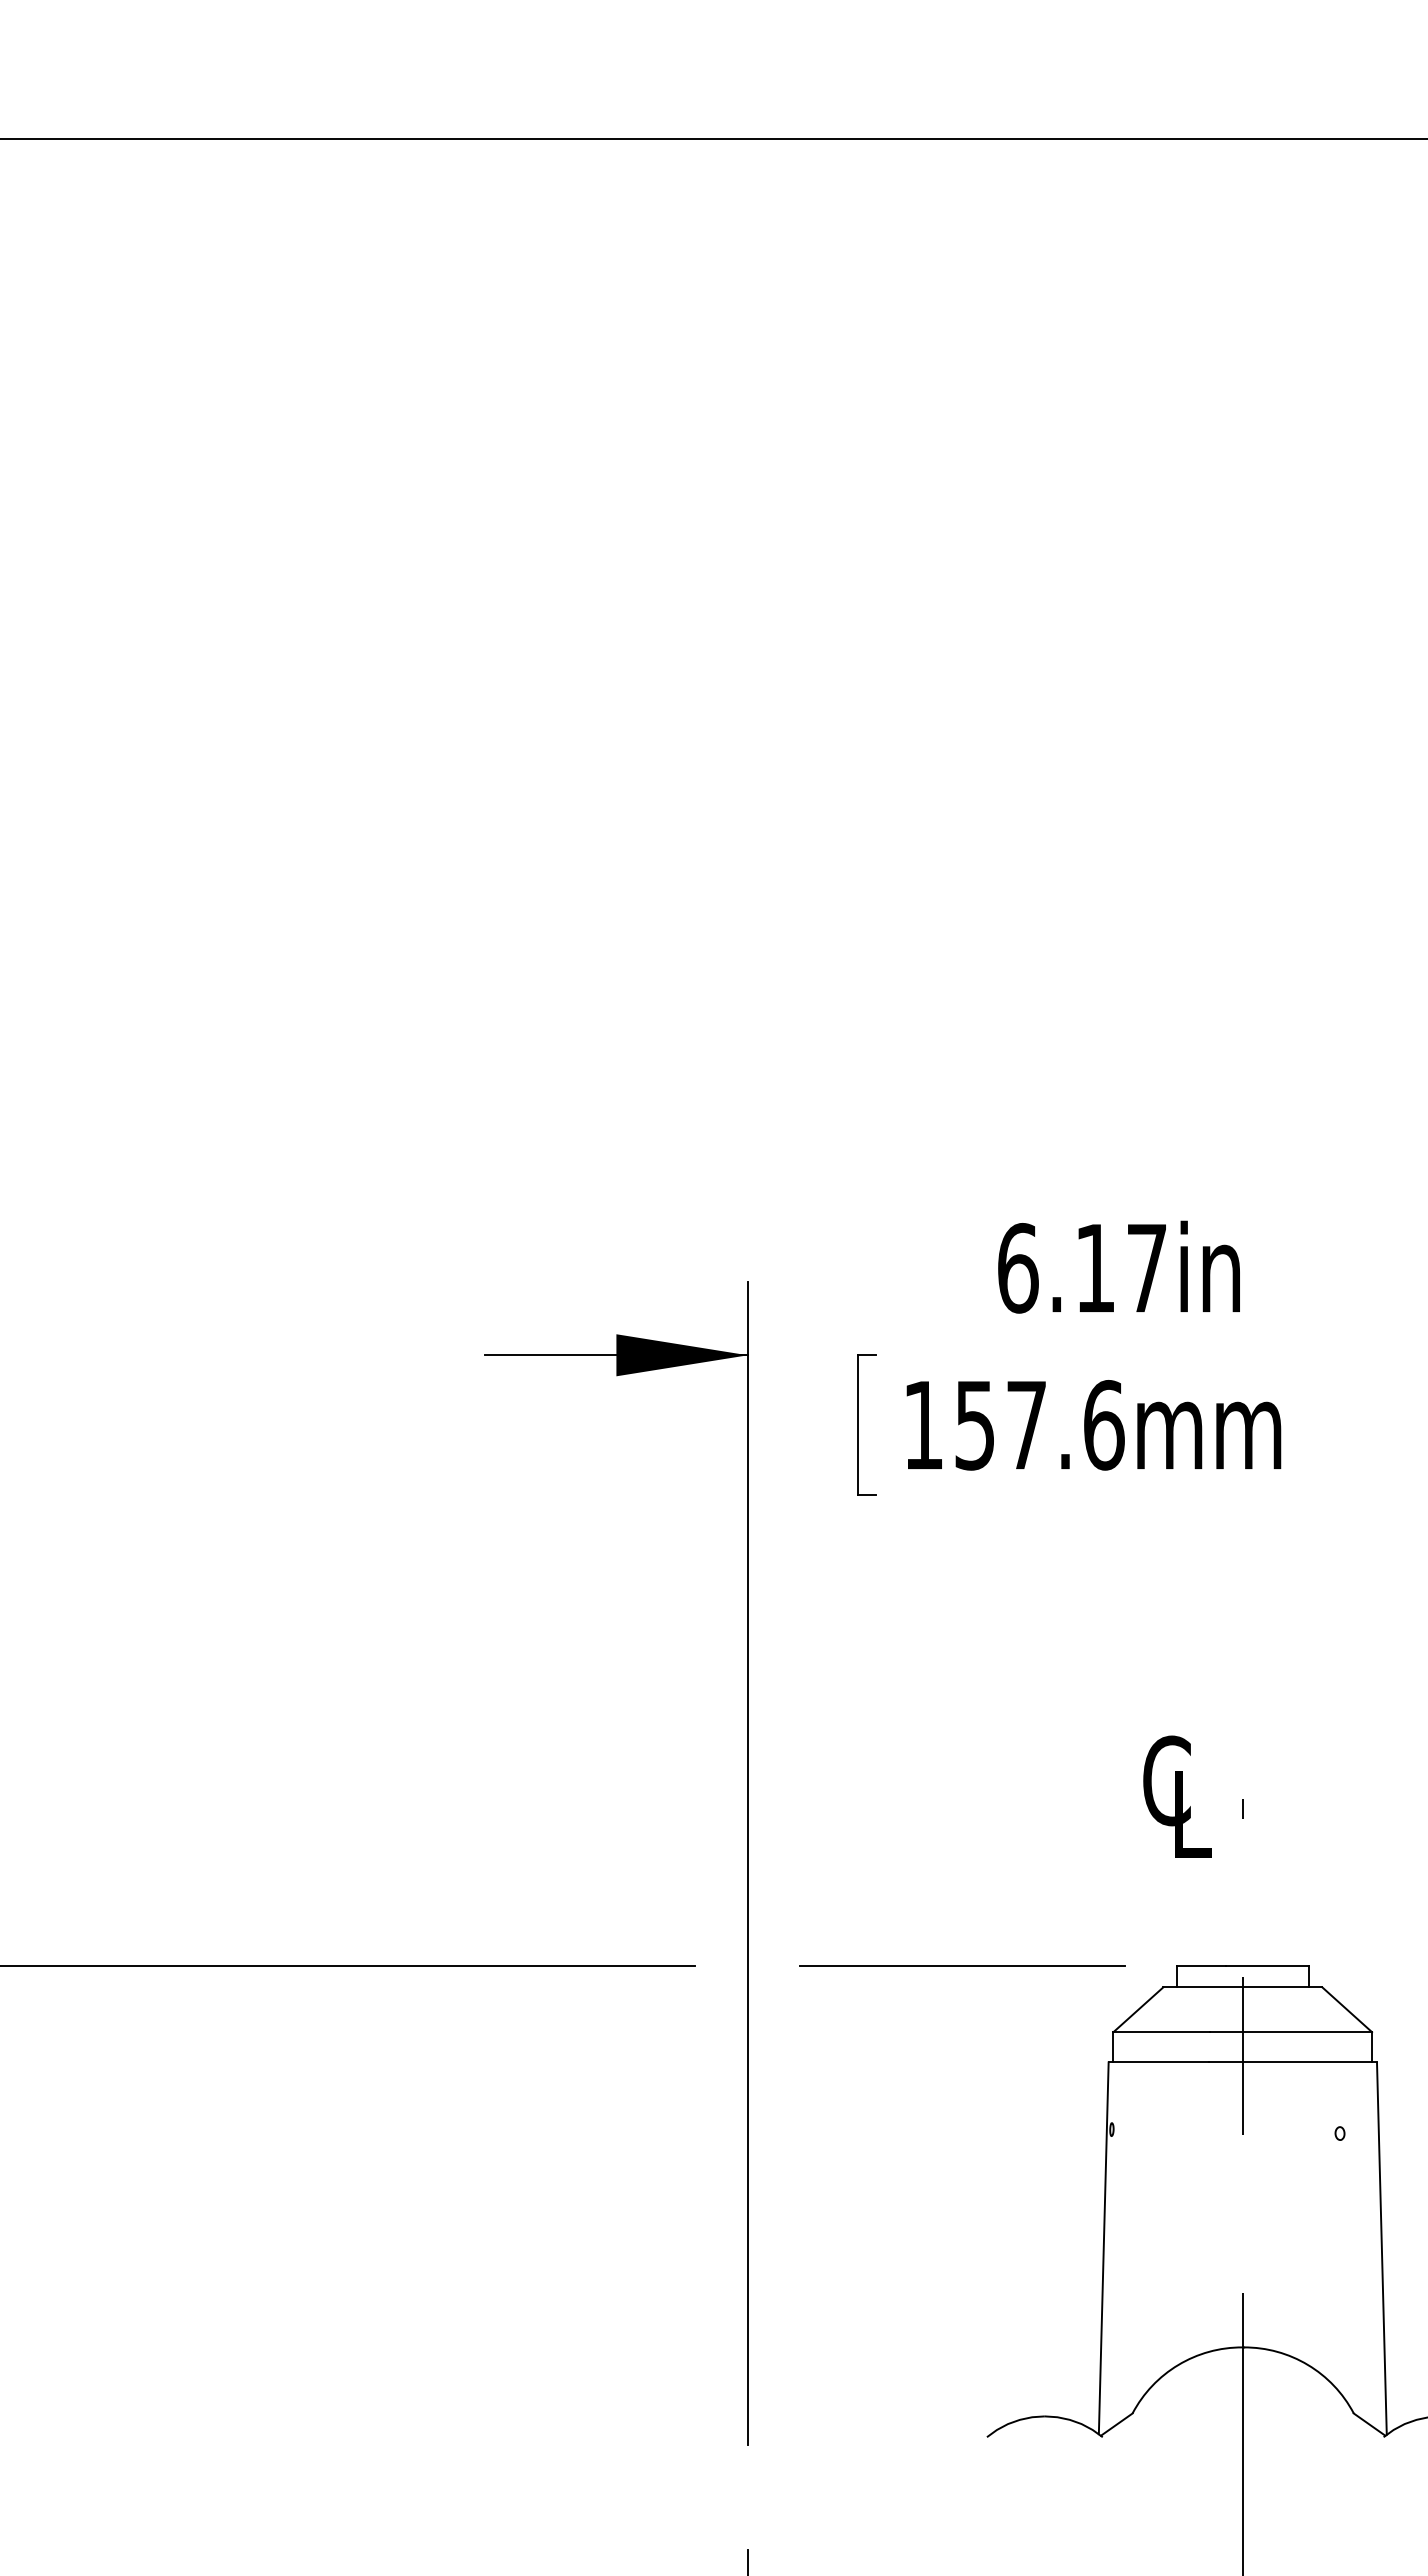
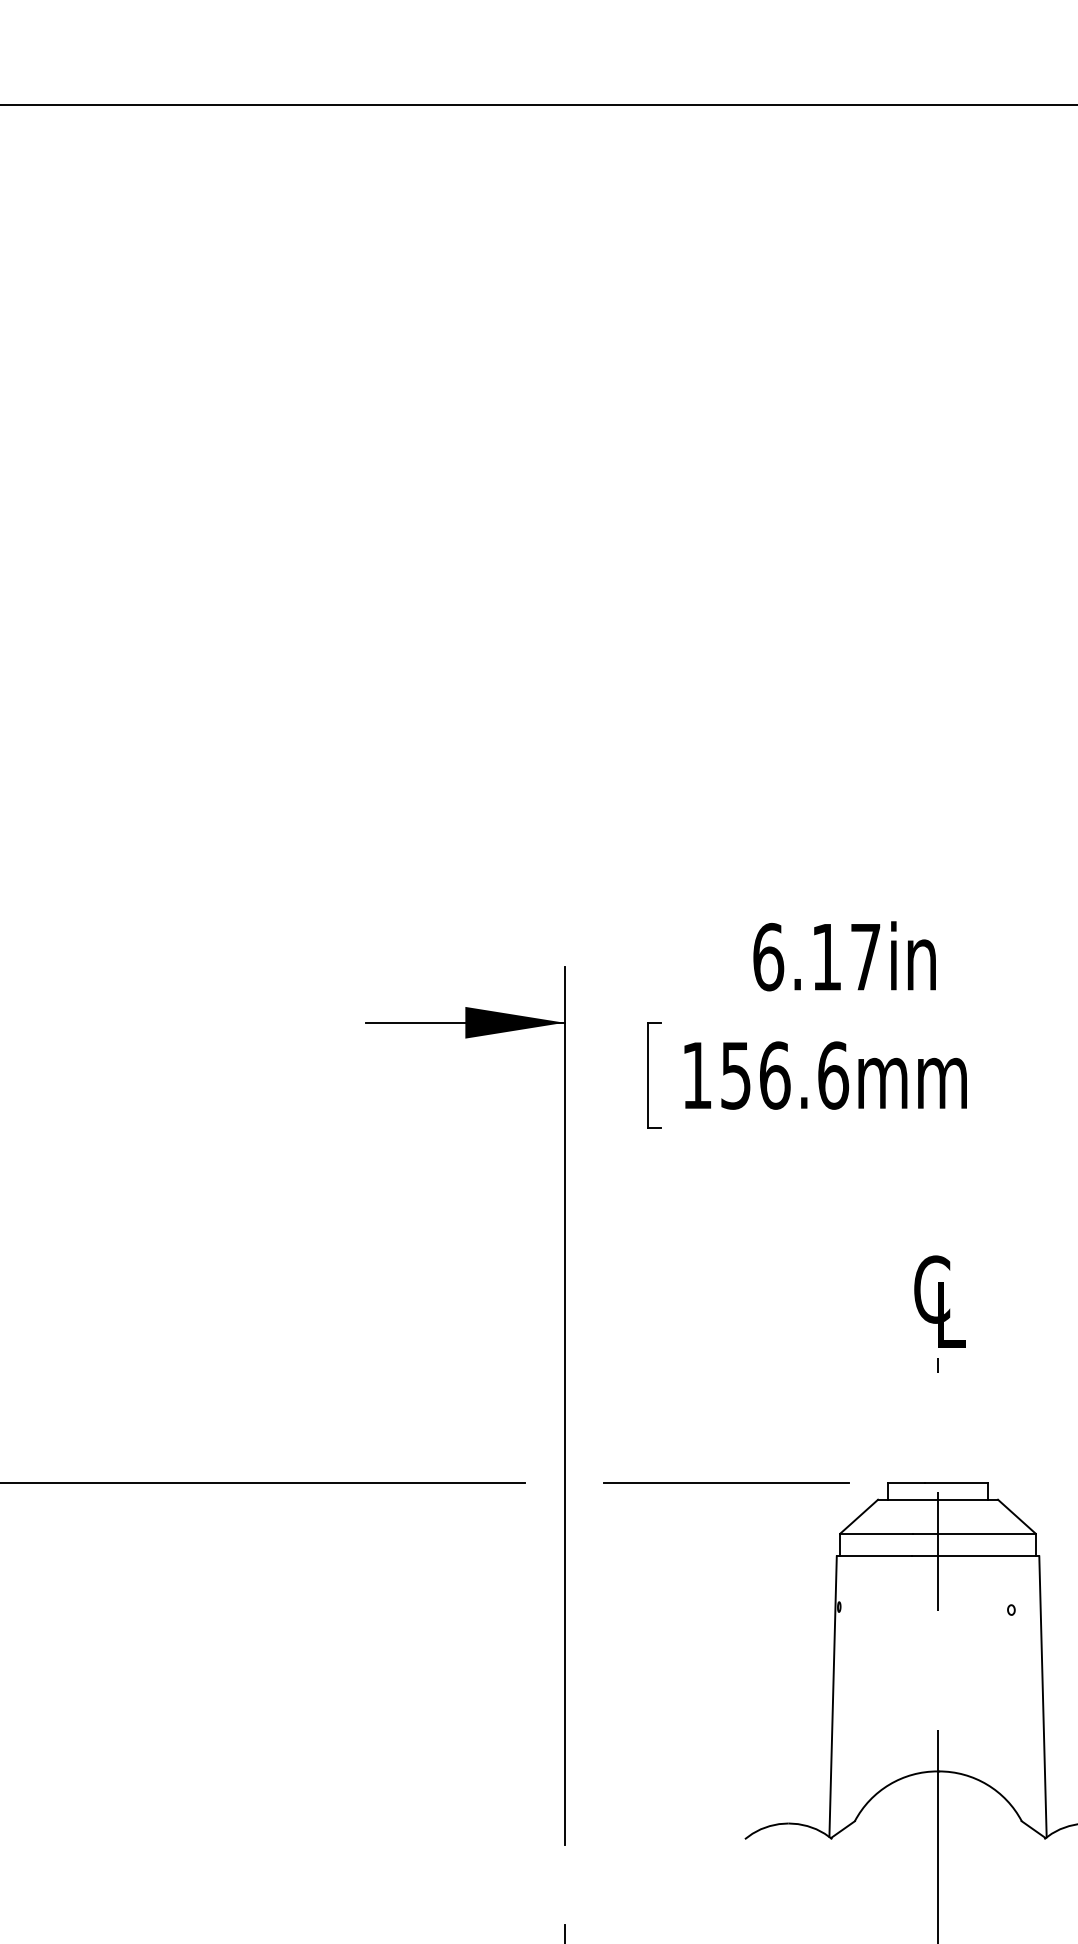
text: (1026, 1425) -> (774, 1075), 157.6mm -> 156.6mm
text: (1177, 1796) -> (940, 1301), moved

